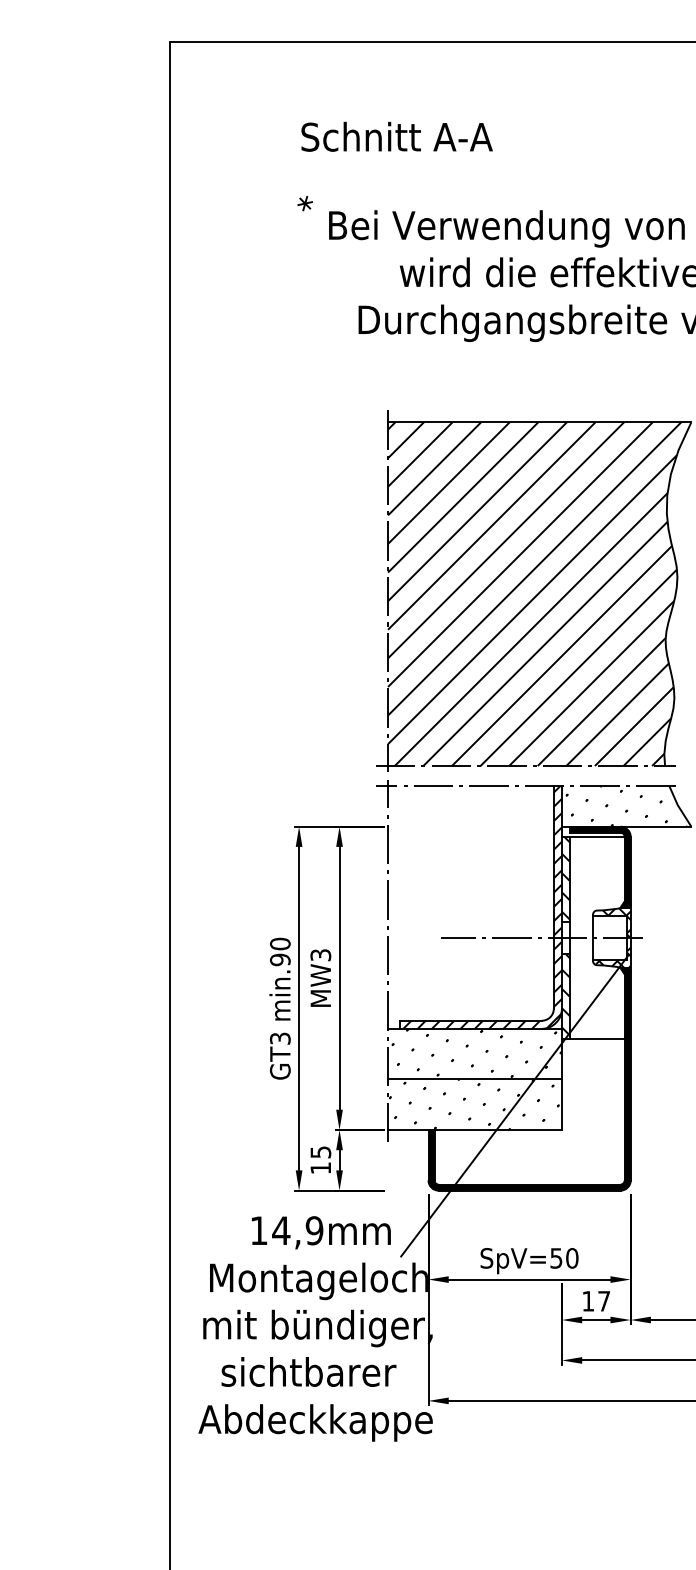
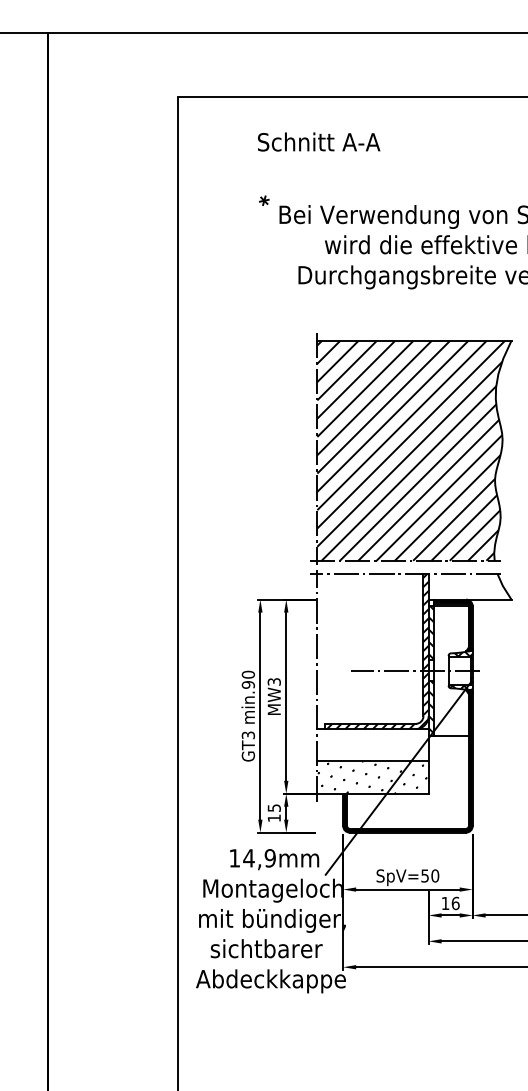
text: (397, 136) -> (319, 141), moved
hatch: (625, 806) -> (469, 586), removed
hatch: (475, 1054) -> (373, 745), removed
text: (603, 1301) -> (455, 903), 17 -> 16

